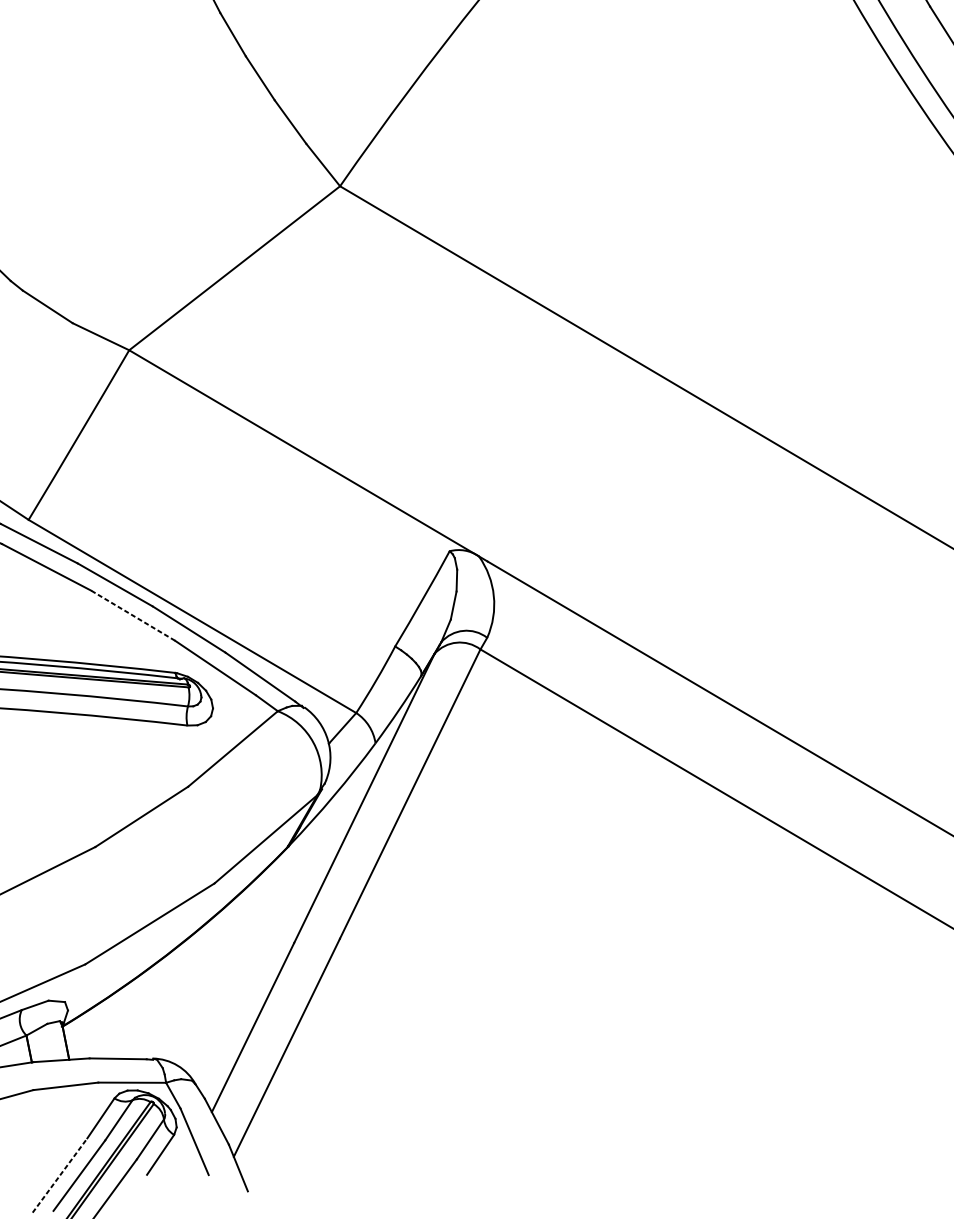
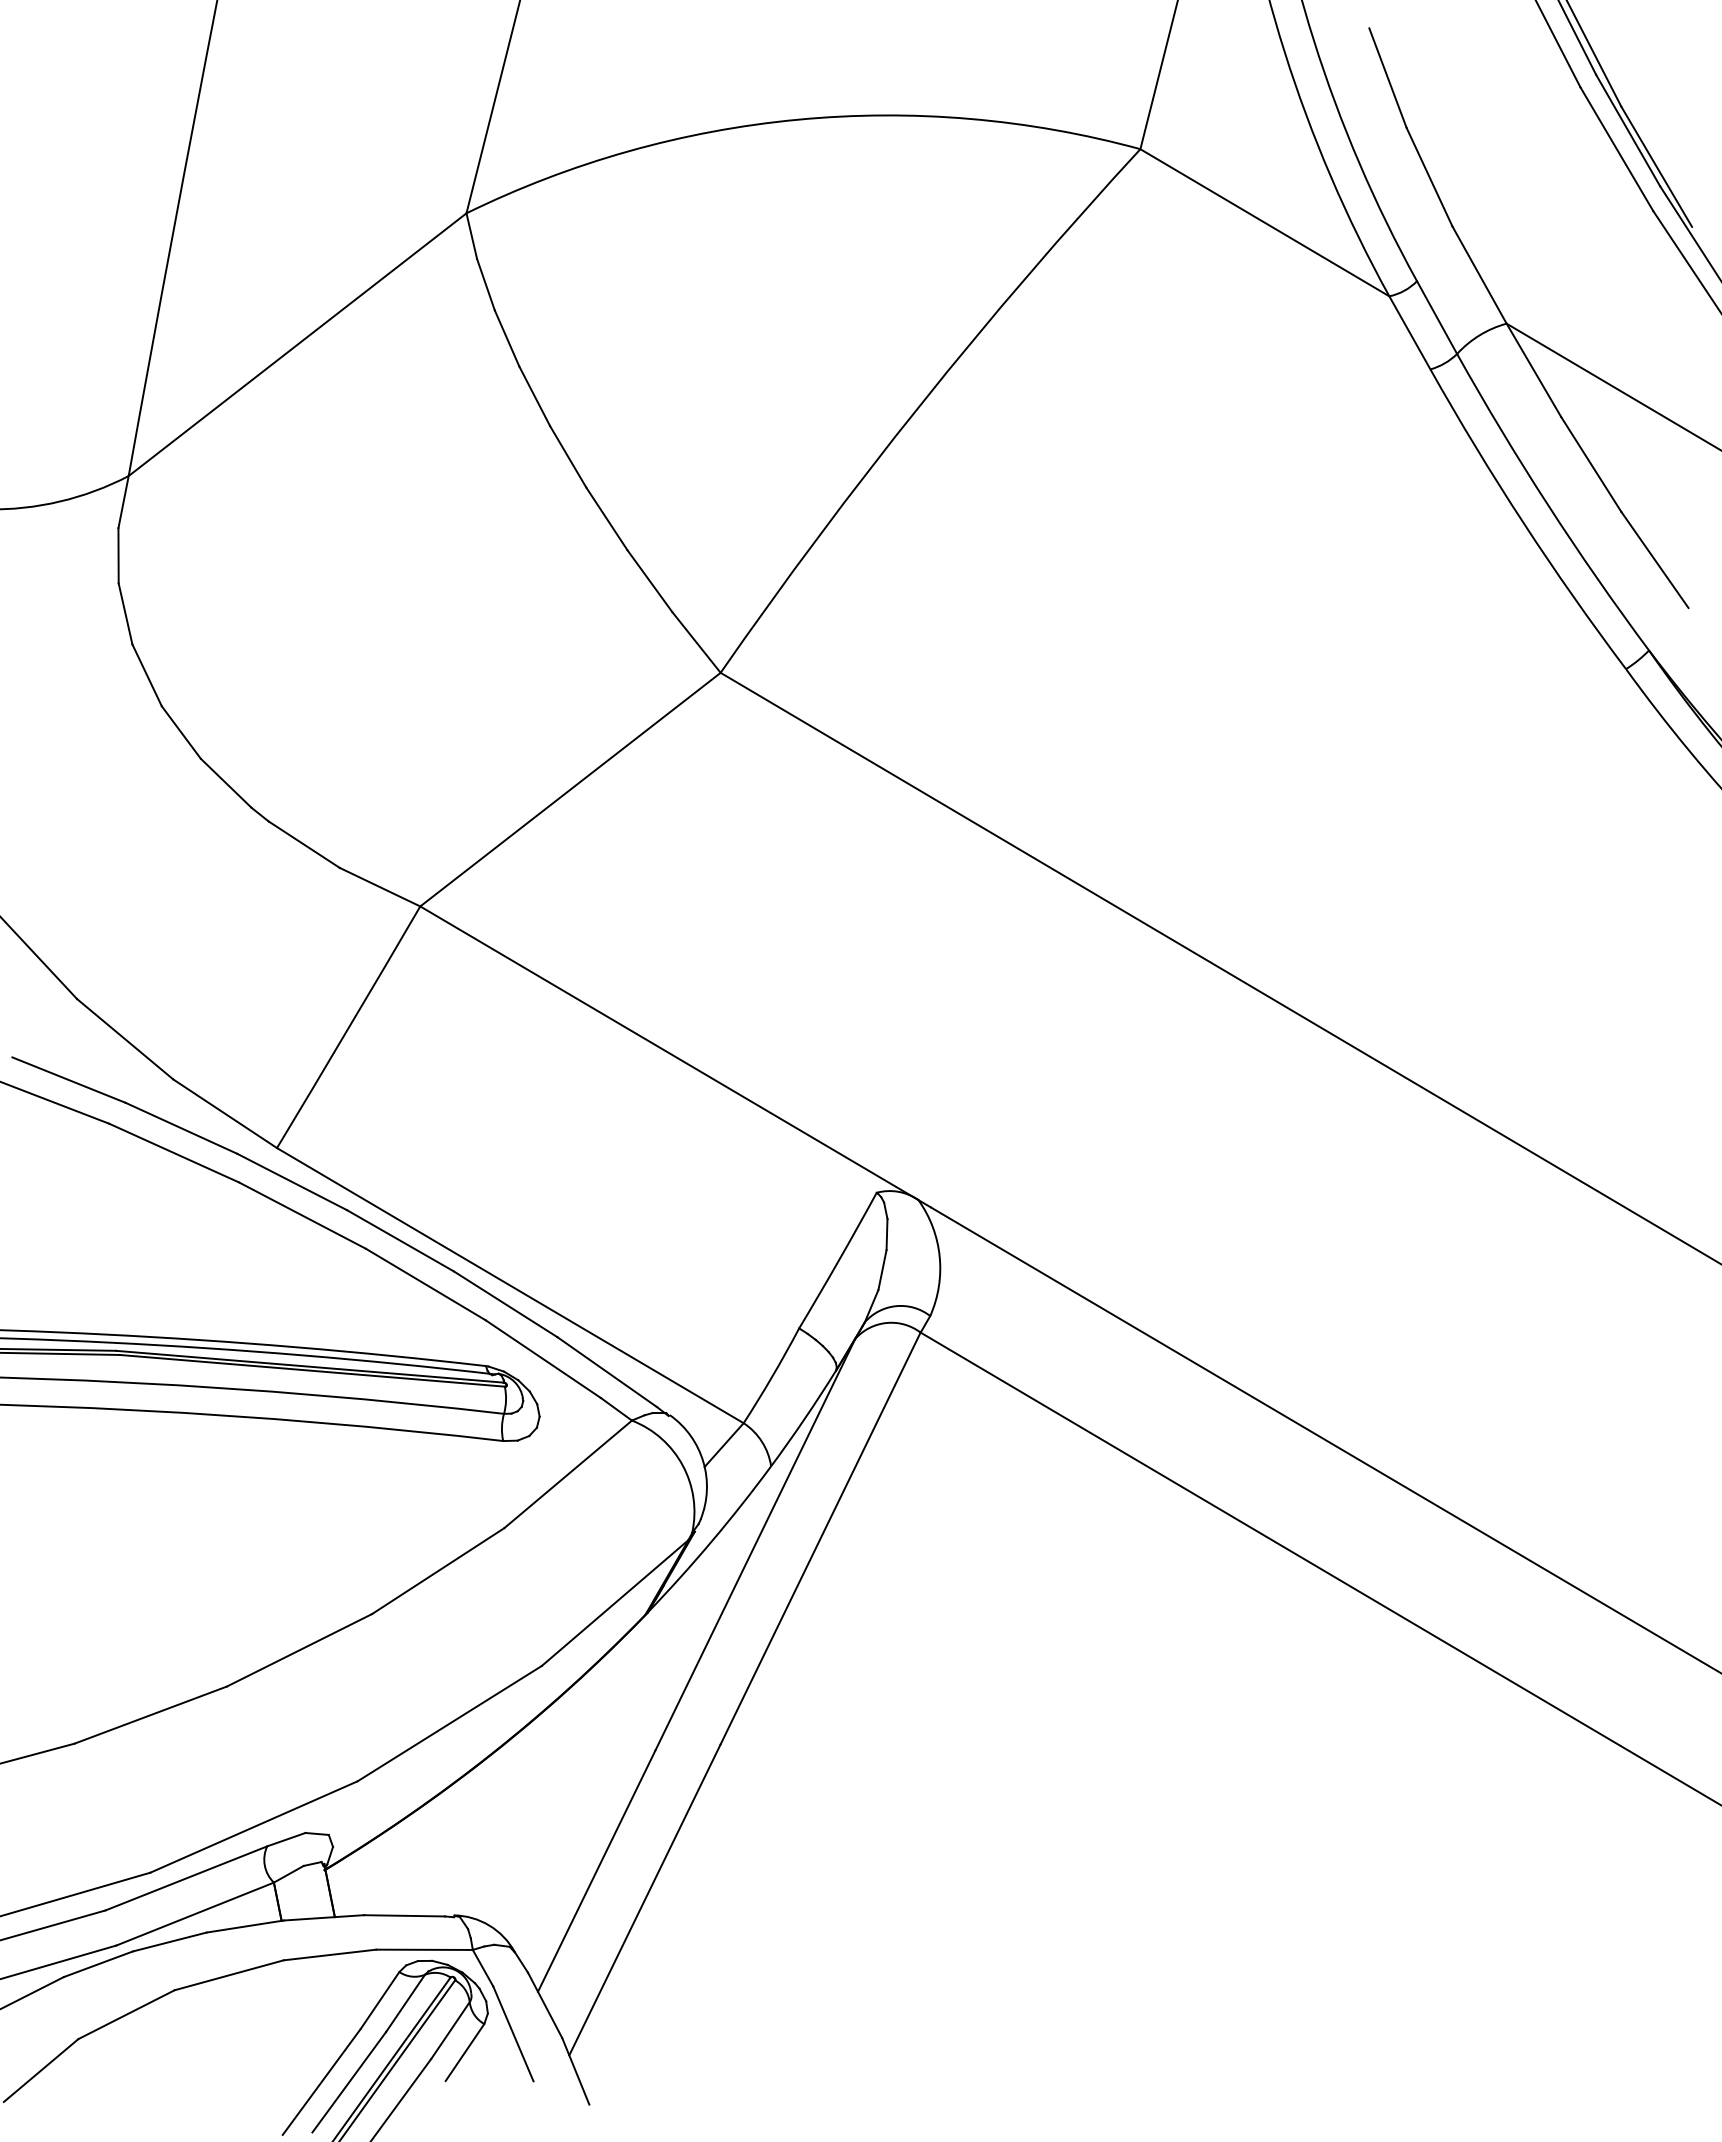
line: (132, 615) -> (425, 1284), dashed -> solid
line: (59, 1175) -> (321, 2082), dashed -> solid

